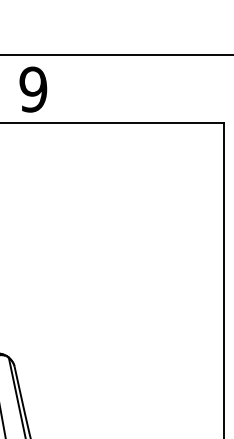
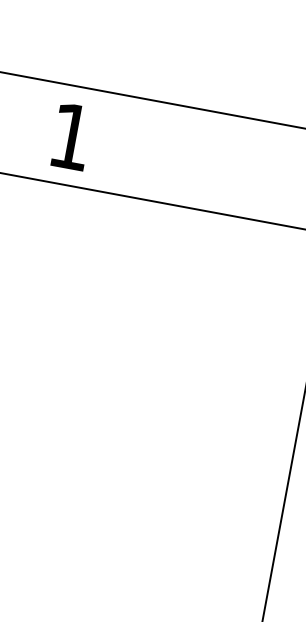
text: (33, 89) -> (71, 136), 9 -> 1

